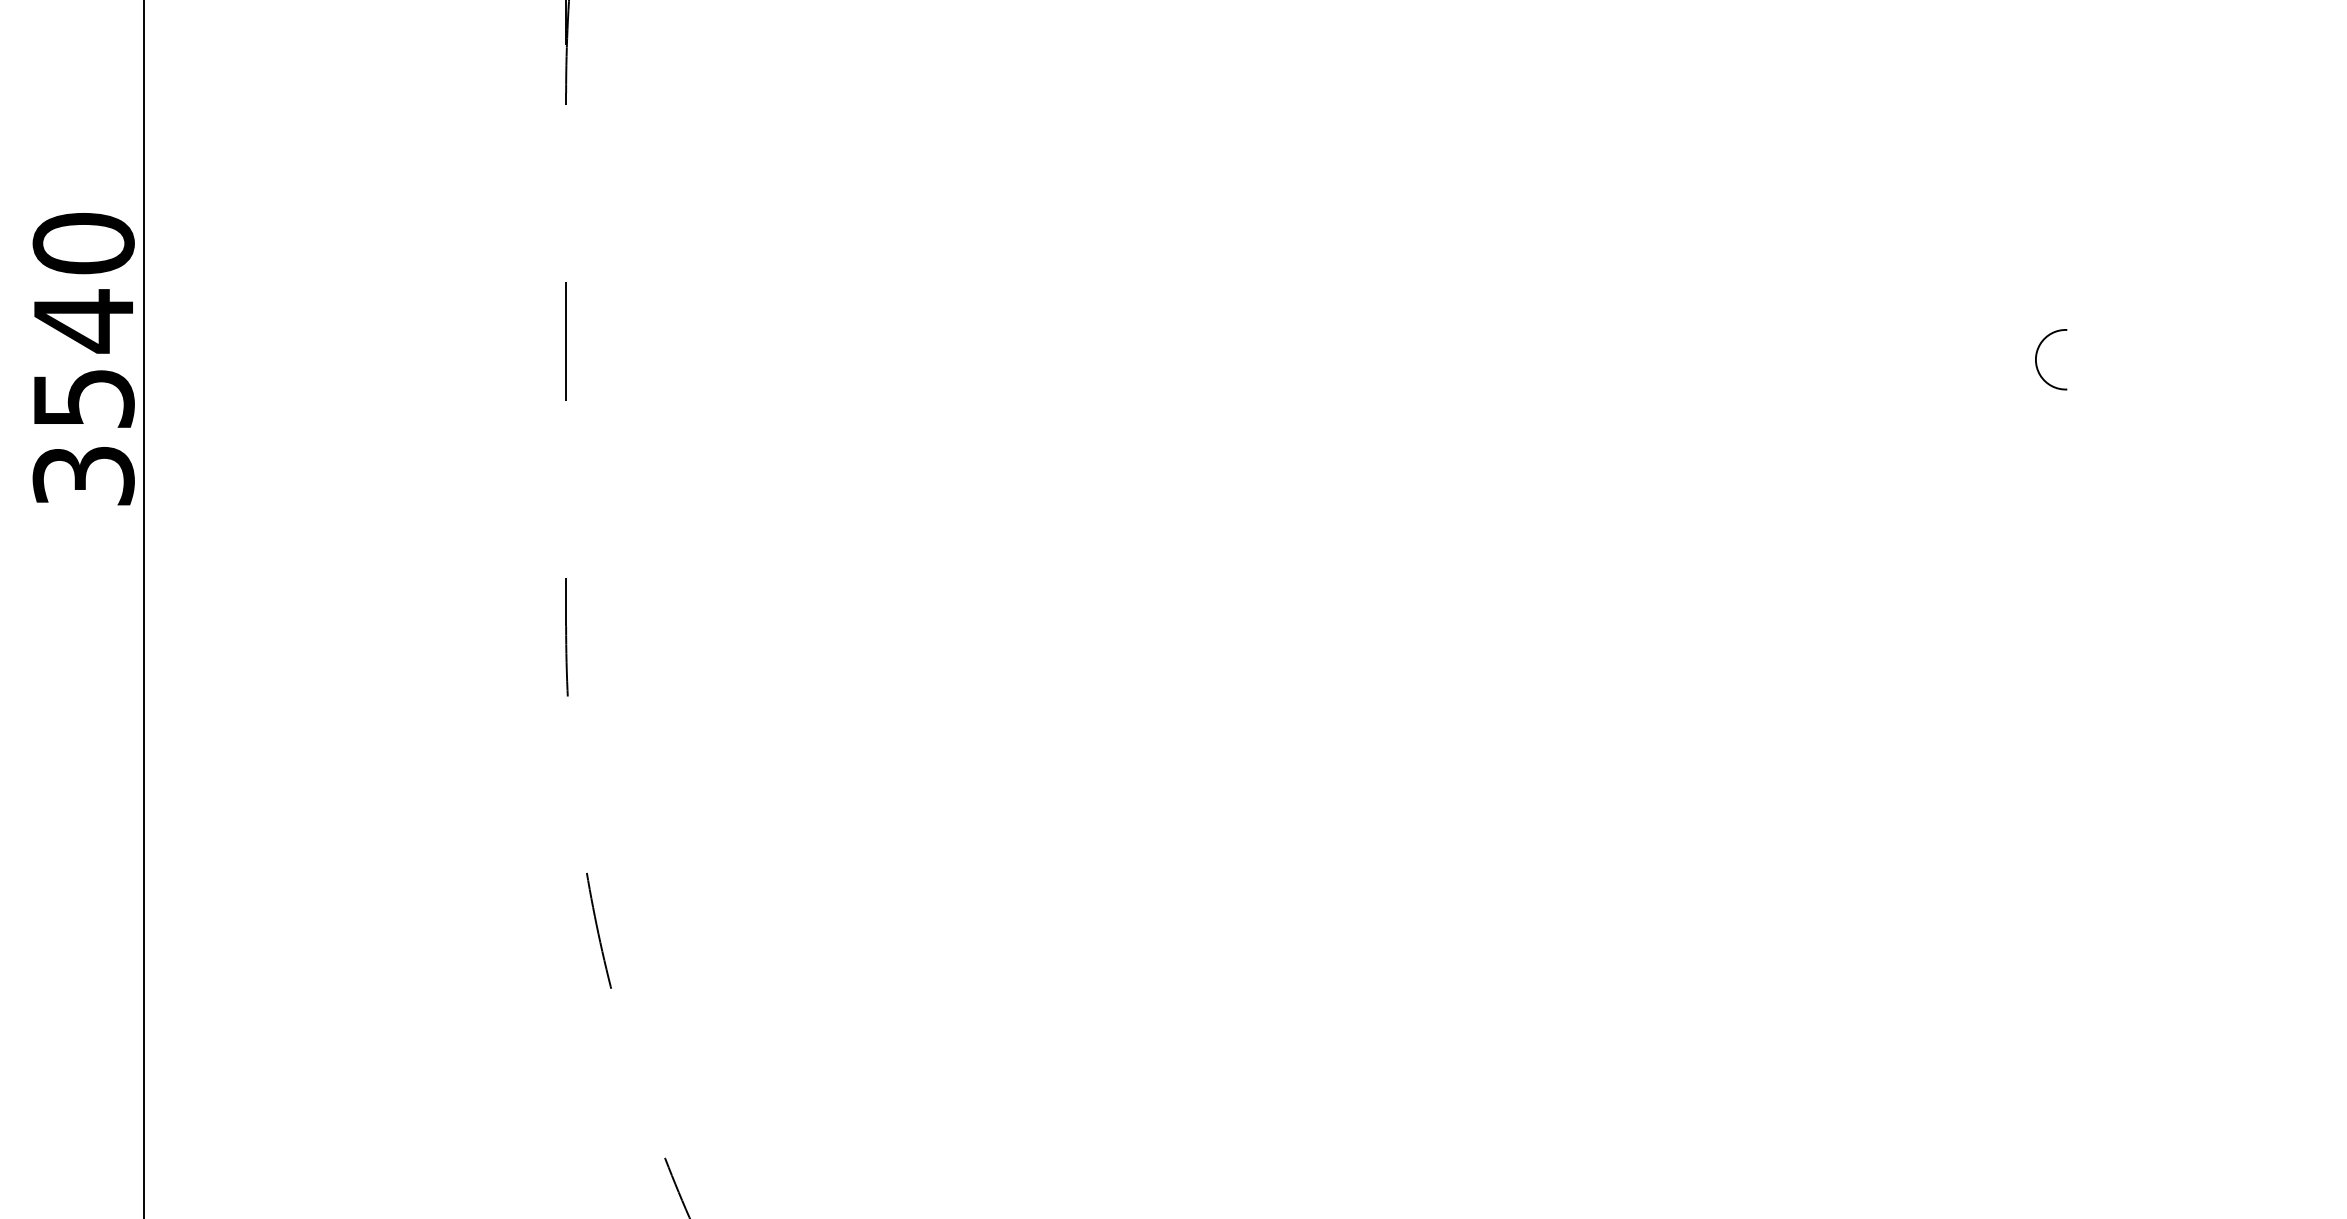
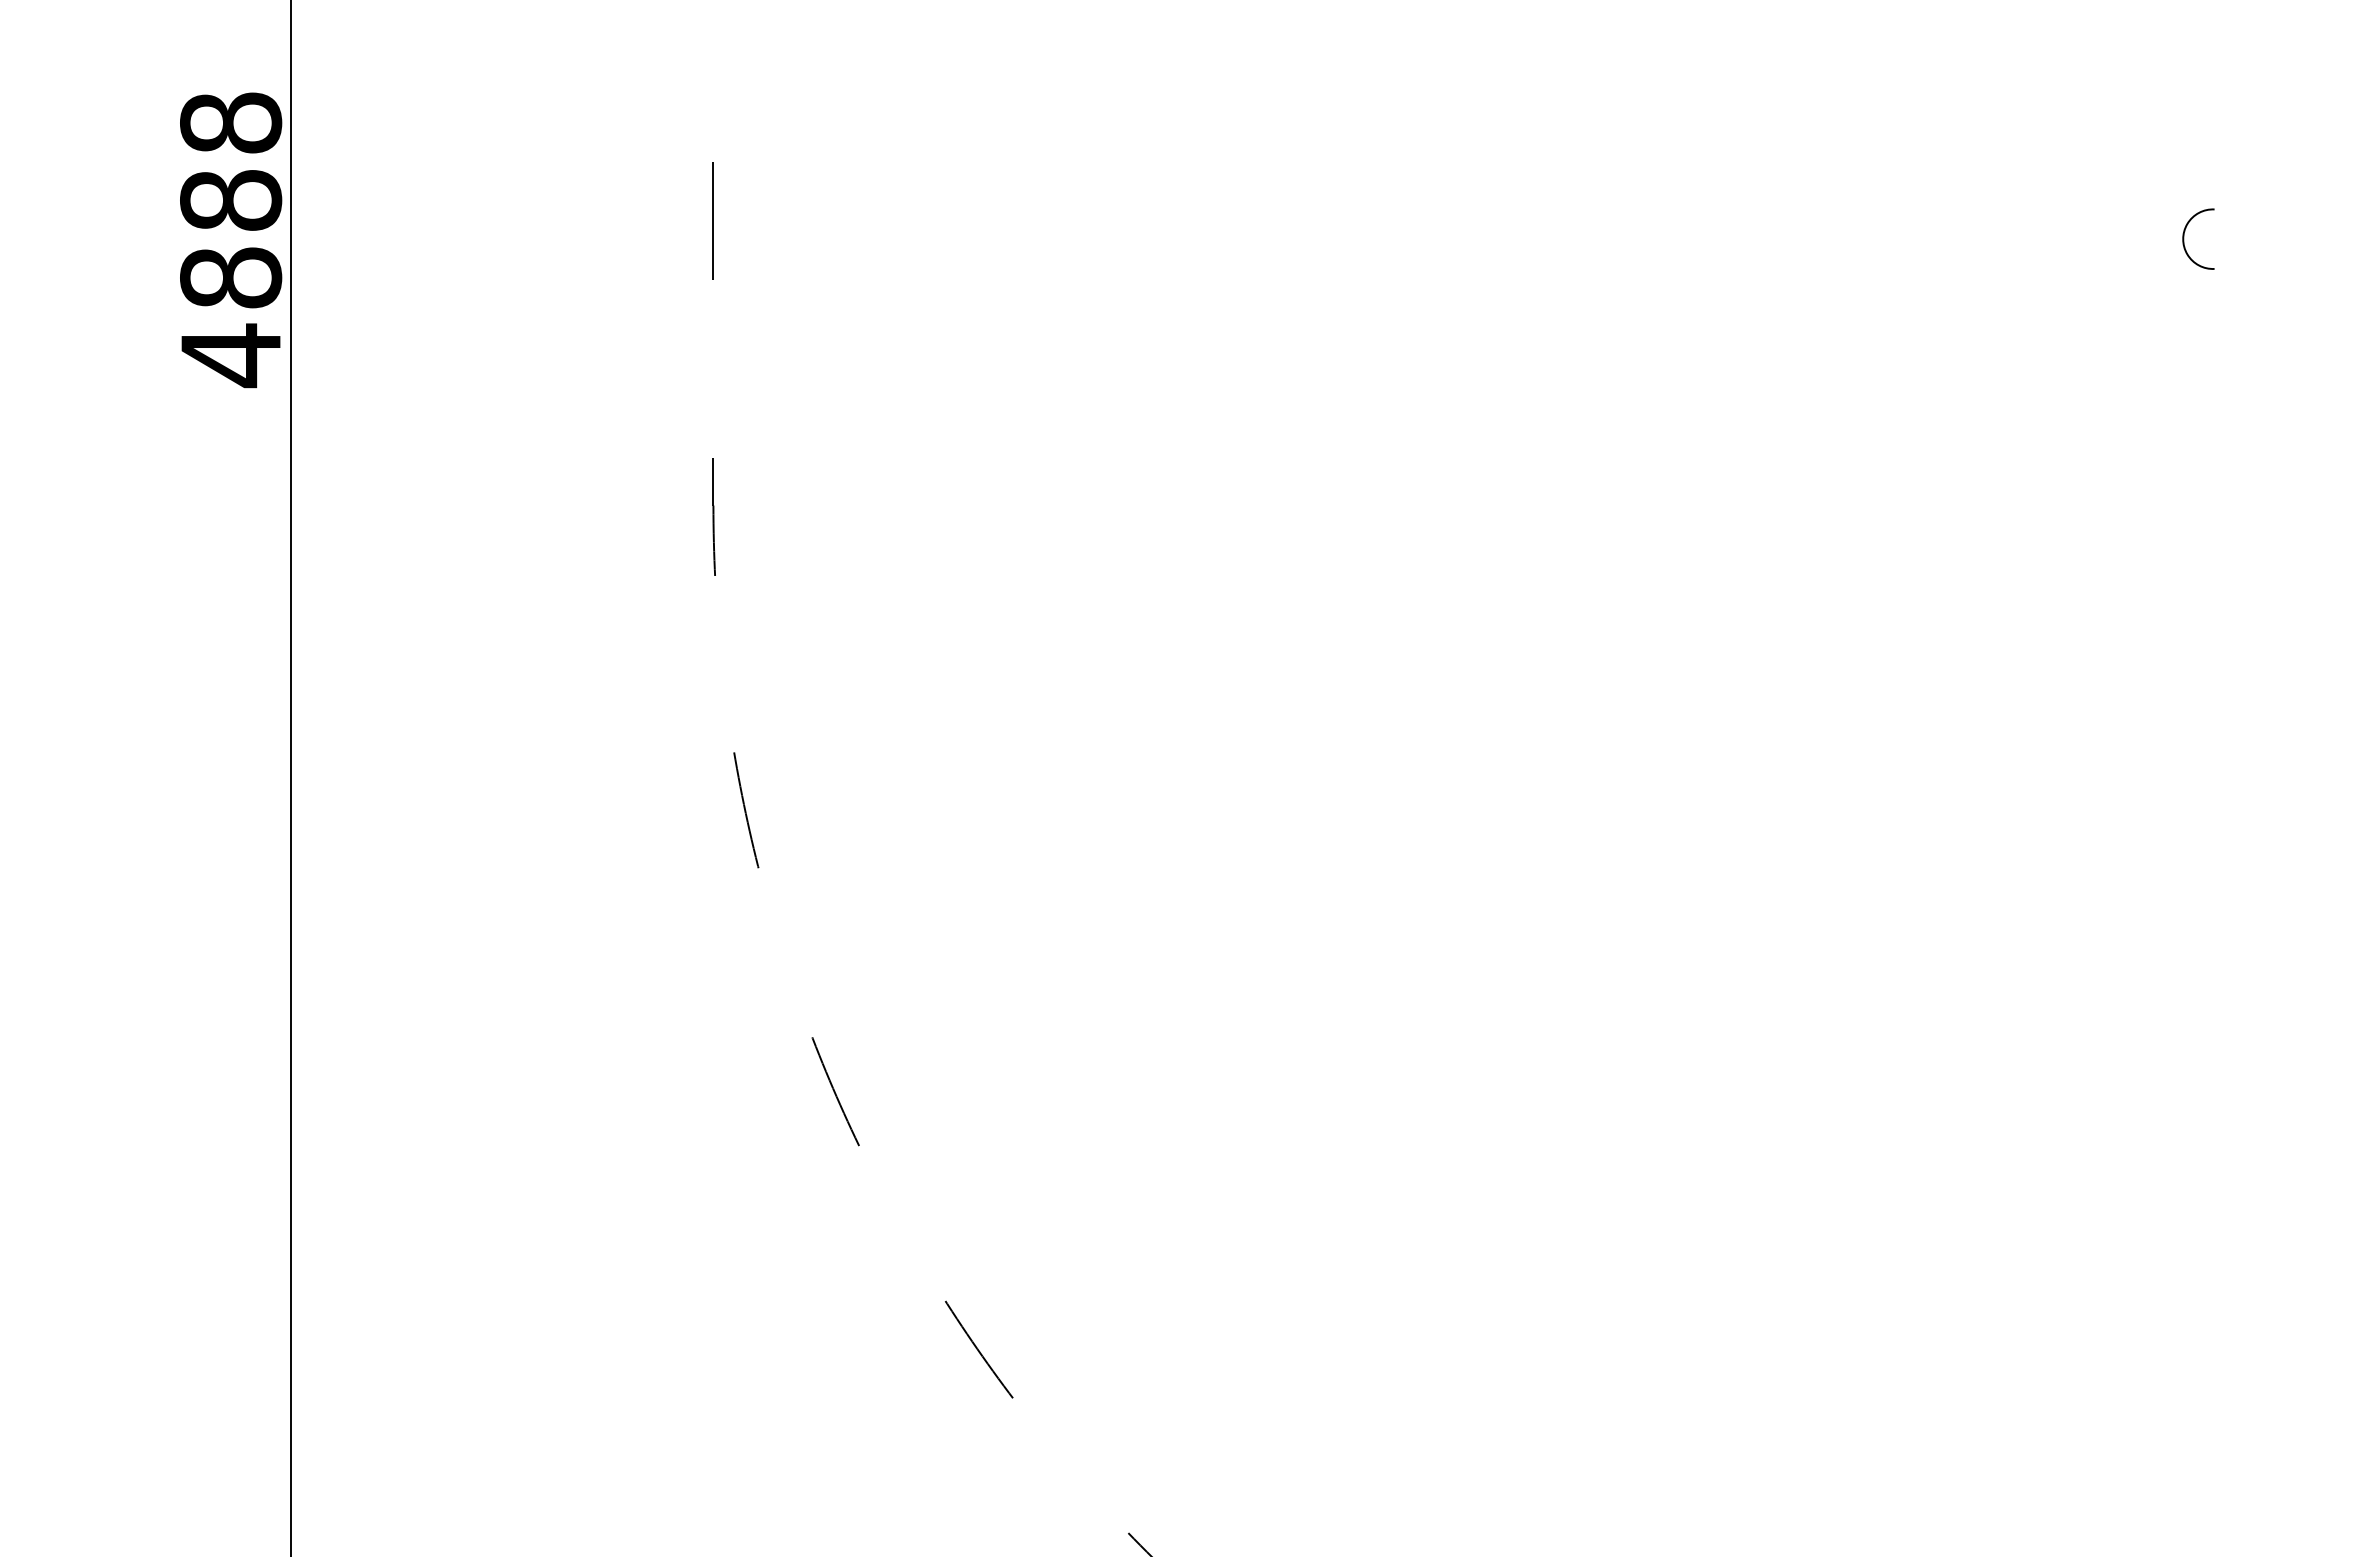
text: (84, 361) -> (231, 240), 3540 -> 4888

